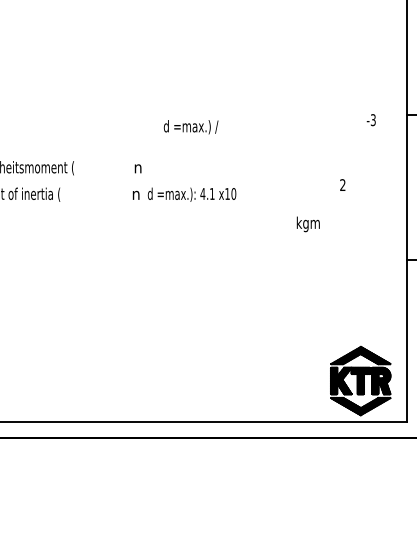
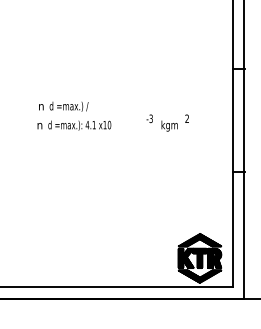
text: (370, 120) -> (149, 119), moved
text: (190, 127) -> (68, 106), moved
text: (307, 224) -> (169, 126), moved

